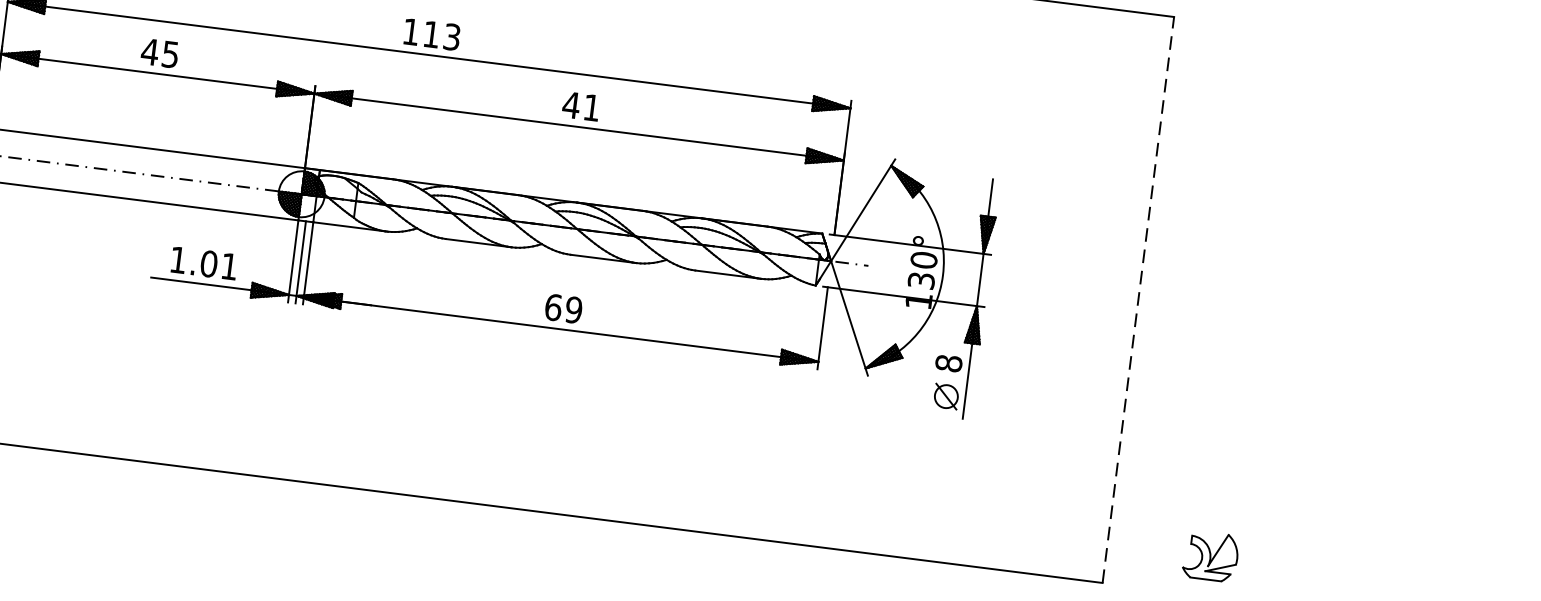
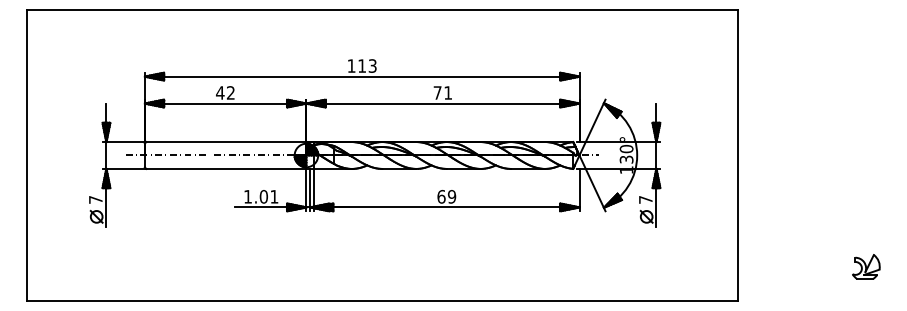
text: (169, 53) -> (230, 92), 45 -> 42
text: (571, 104) -> (437, 92), 41 -> 71
line: (1137, 299) -> (737, 155), dashed -> solid
text: (948, 362) -> (645, 199), 8 -> 7
part: (1211, 555) -> (866, 266), moved

